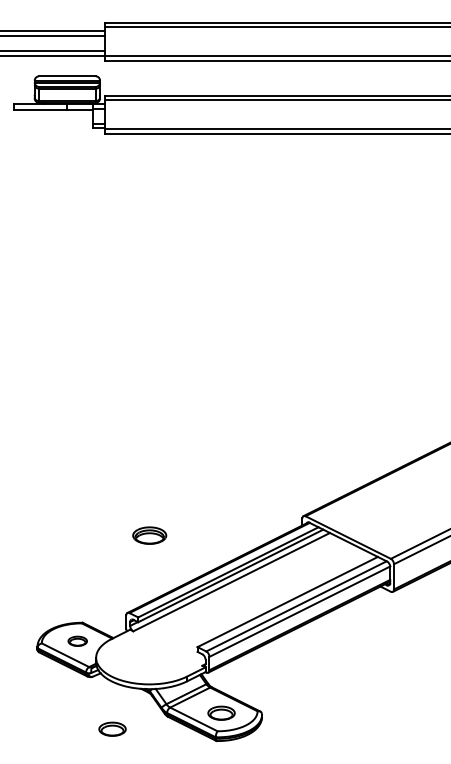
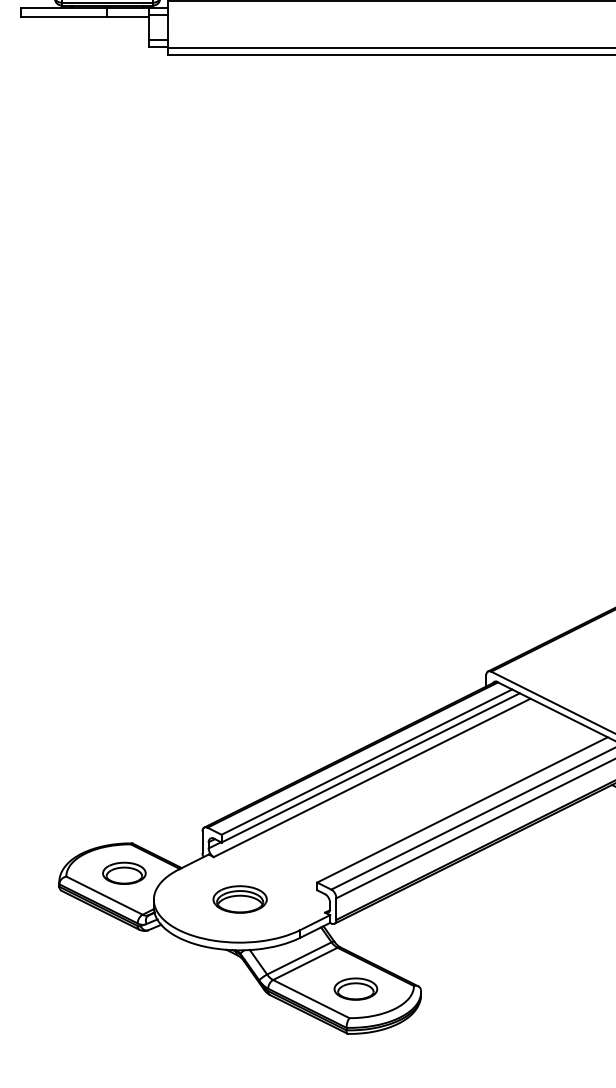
part: (149, 535) -> (239, 899), moved
part: (77, 640) -> (123, 871), size x1.43
part: (112, 728) -> (180, 1013), removed

